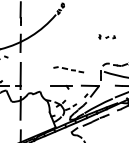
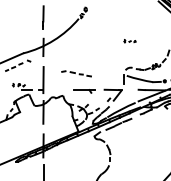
part: (106, 37) -> (129, 41), size x0.71
part: (68, 69) -> (76, 73), moved

